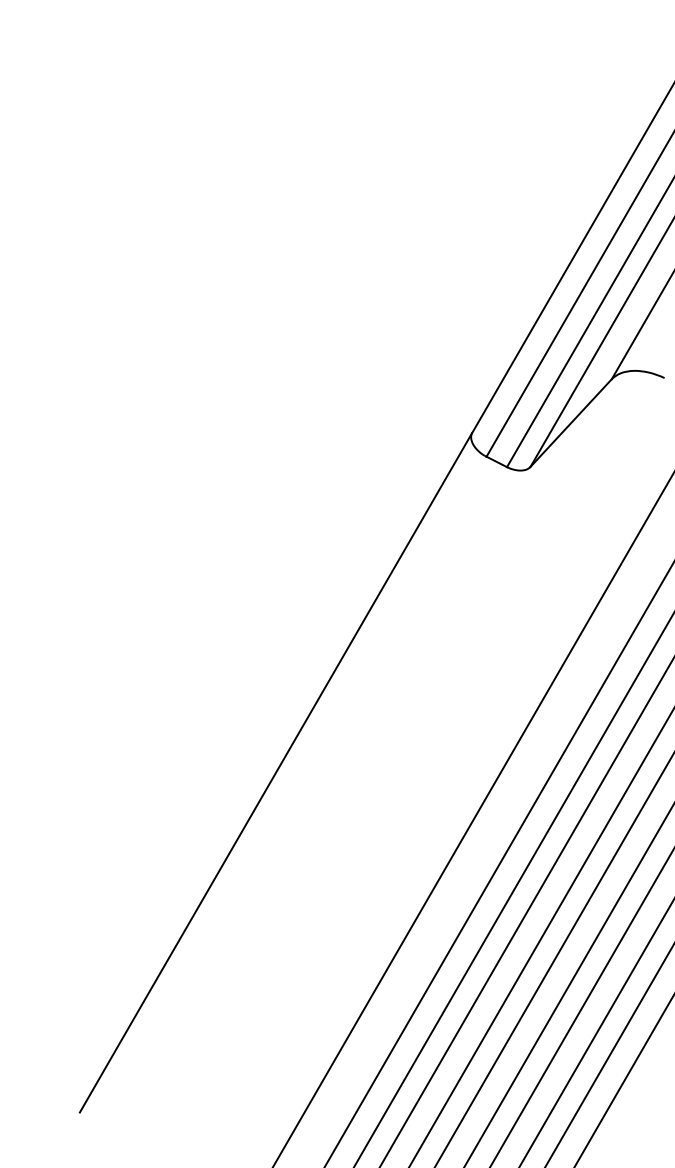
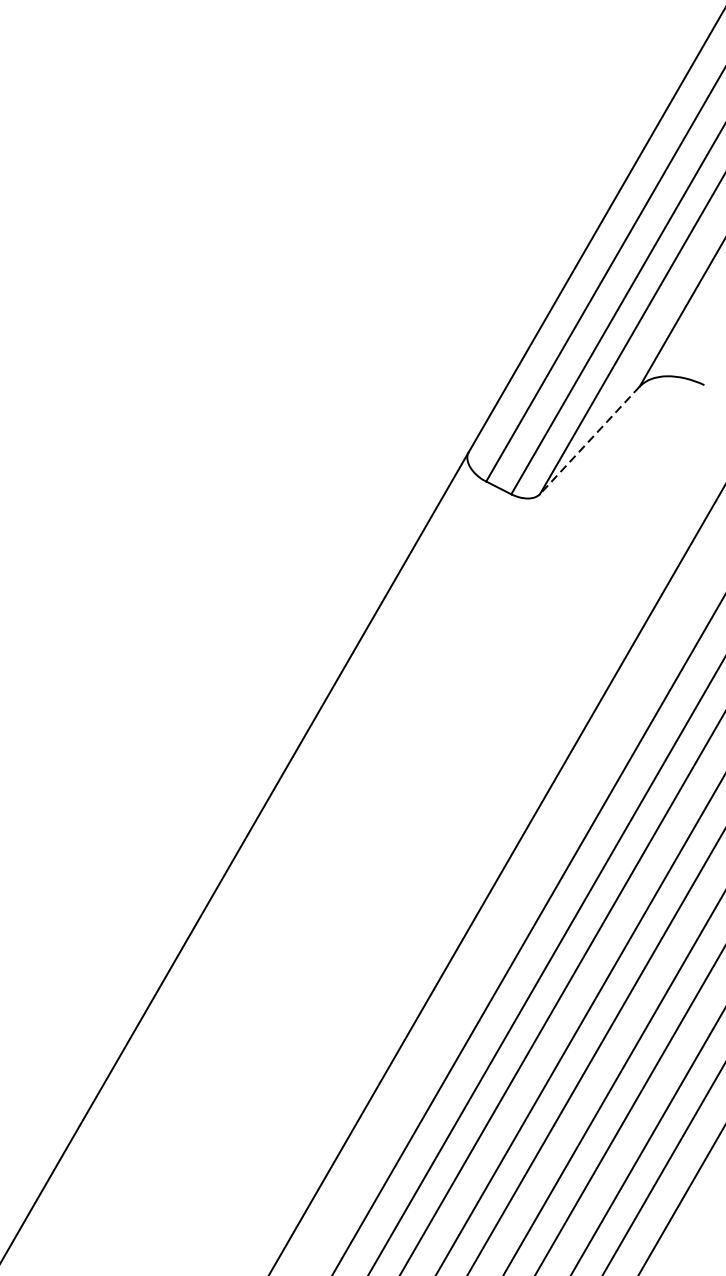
line: (571, 423) -> (590, 440), solid -> dashed

